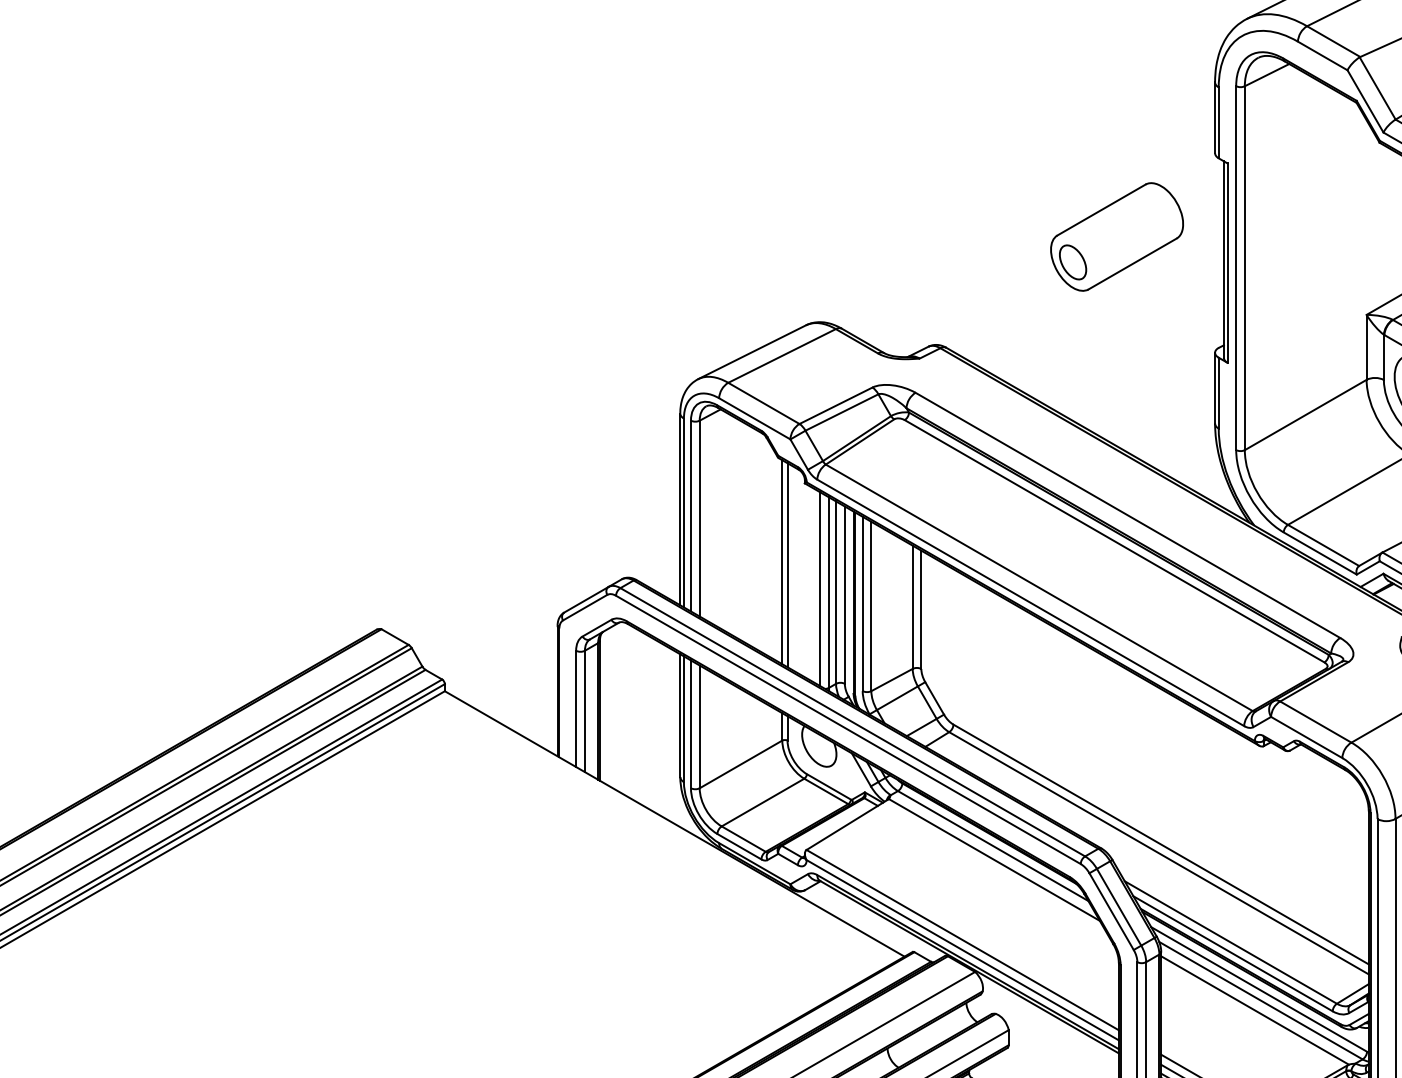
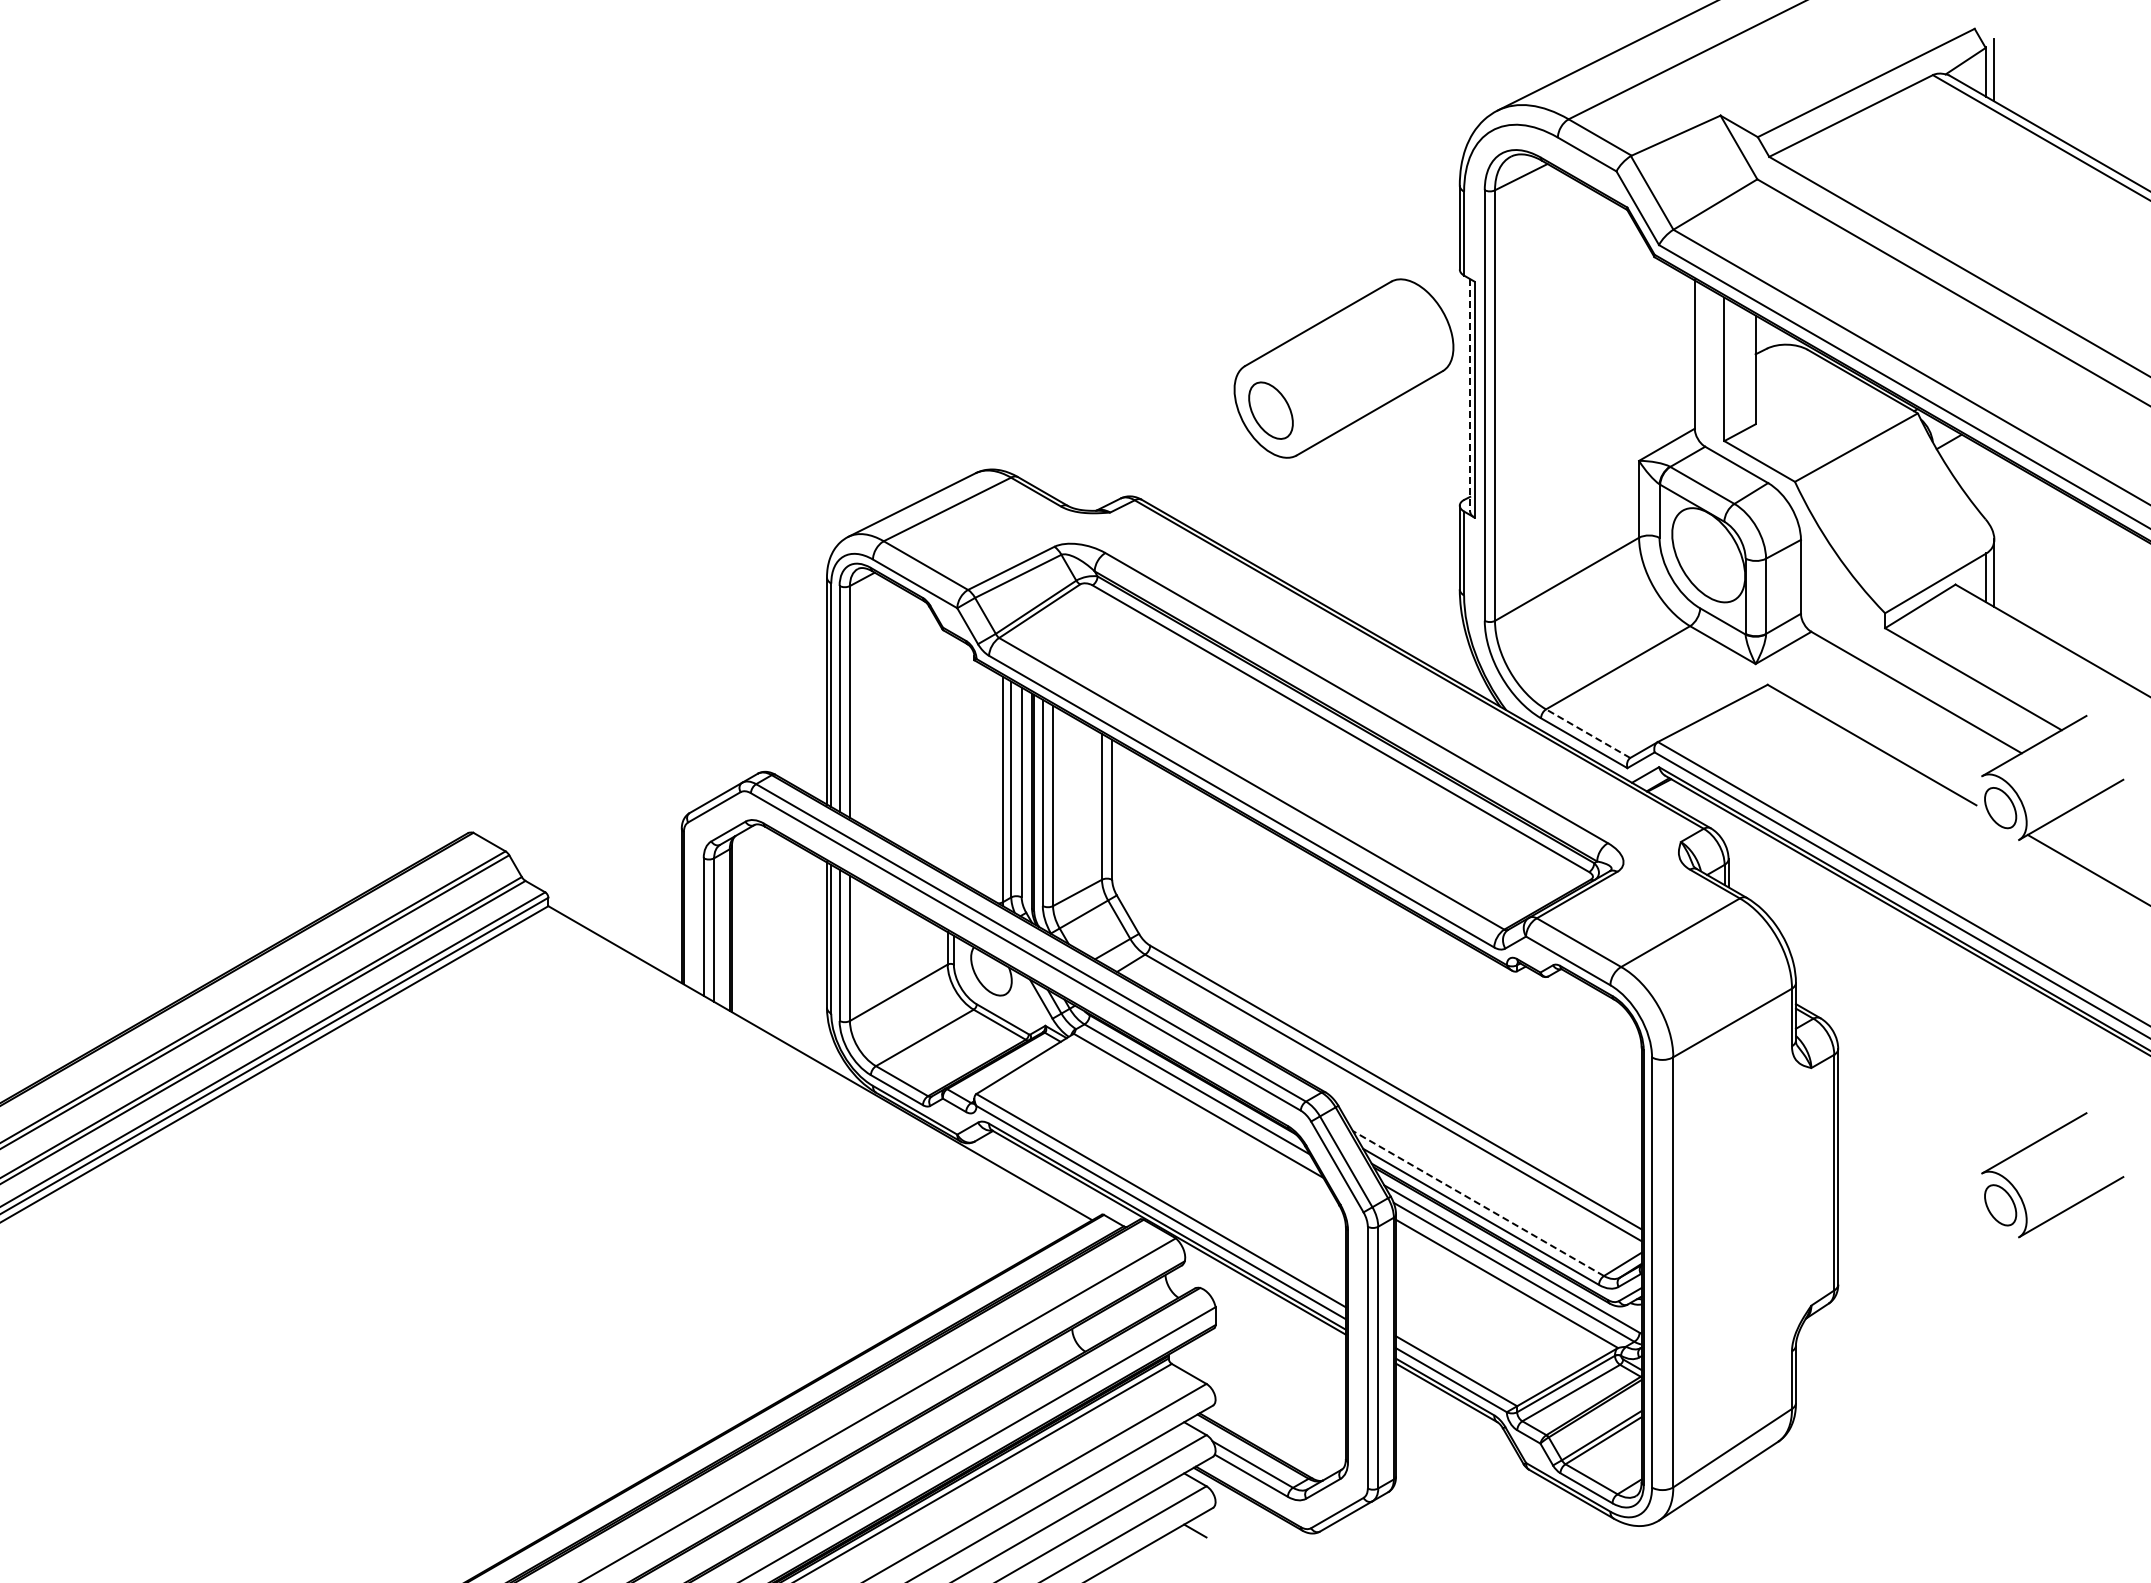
part: (1116, 236) -> (1343, 368), size x1.4
line: (1224, 259) -> (1470, 395), solid -> dashed
line: (1323, 545) -> (1588, 733), solid -> dashed
line: (782, 562) -> (947, 753), removed
line: (787, 564) -> (953, 756), removed
line: (820, 589) -> (992, 785), removed
line: (1230, 942) -> (1478, 1203), solid -> dashed

